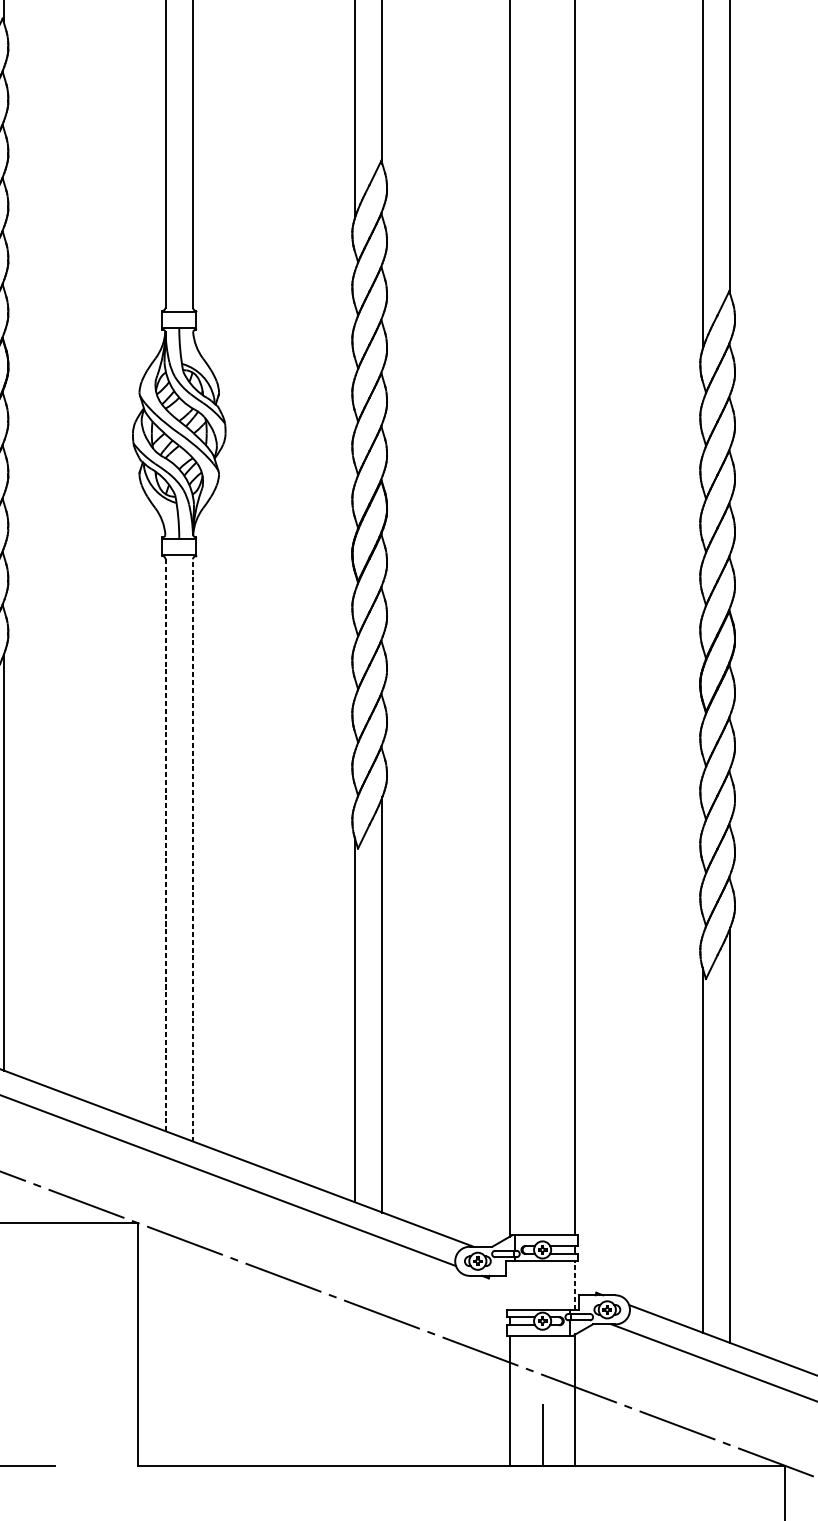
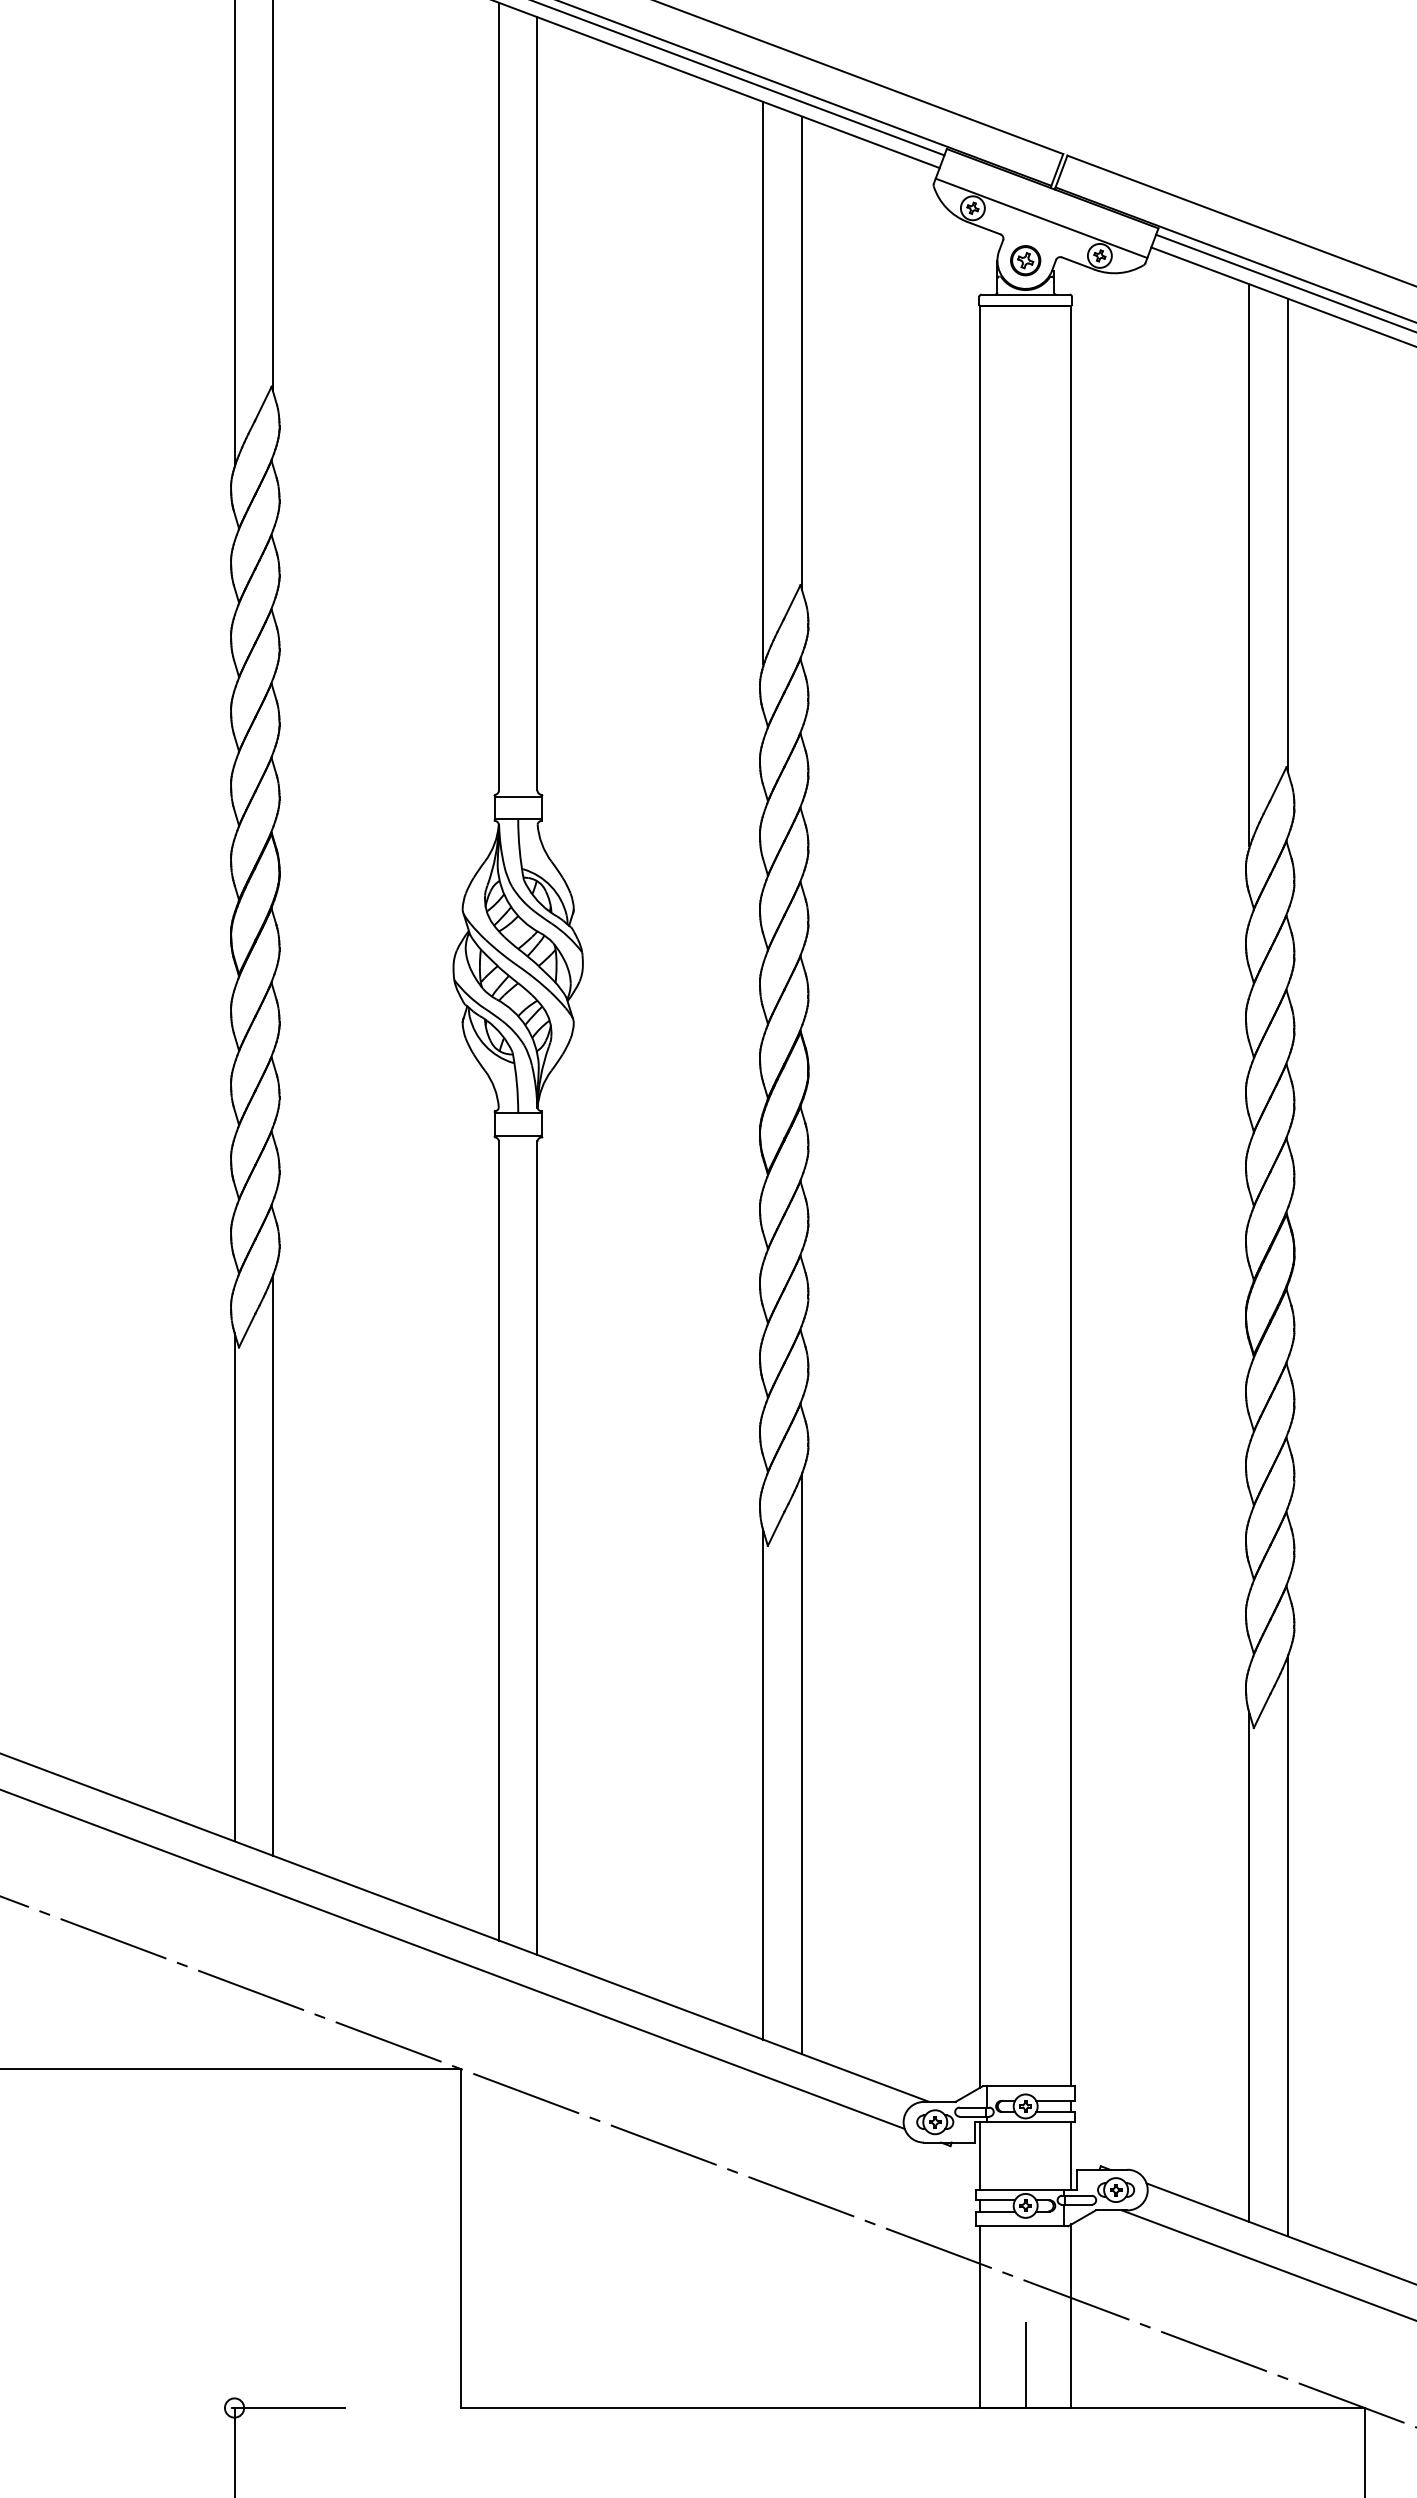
line: (165, 845) -> (499, 1541), dashed -> solid
line: (193, 850) -> (537, 1548), dashed -> solid
line: (509, 1285) -> (979, 2156), added
line: (575, 1285) -> (1071, 2156), dashed -> solid

